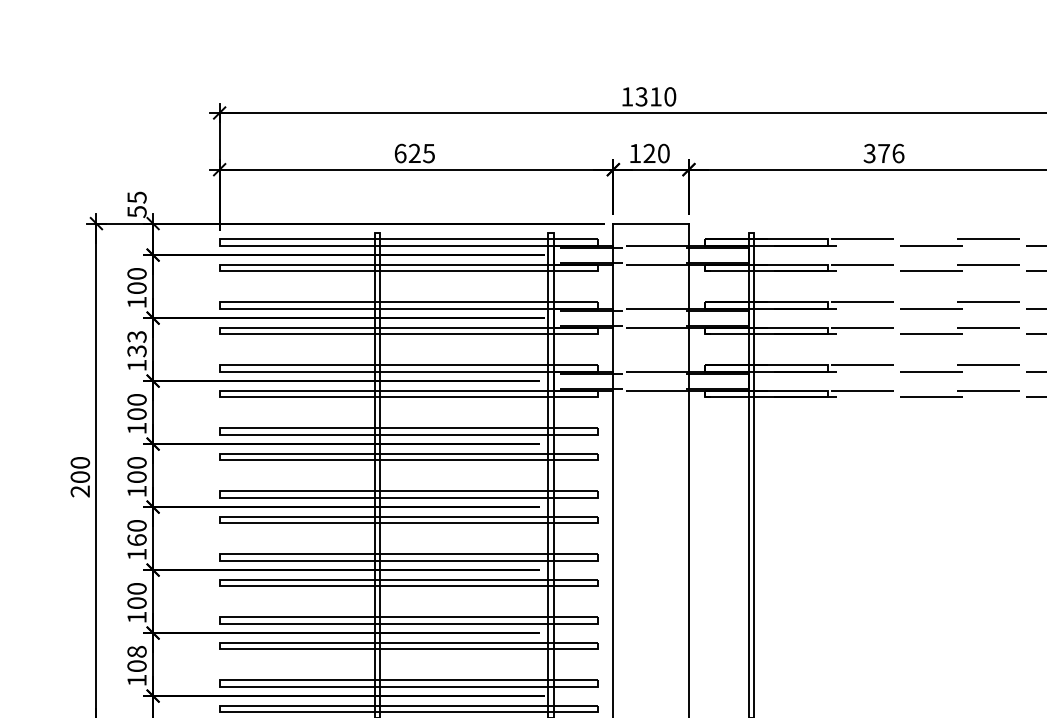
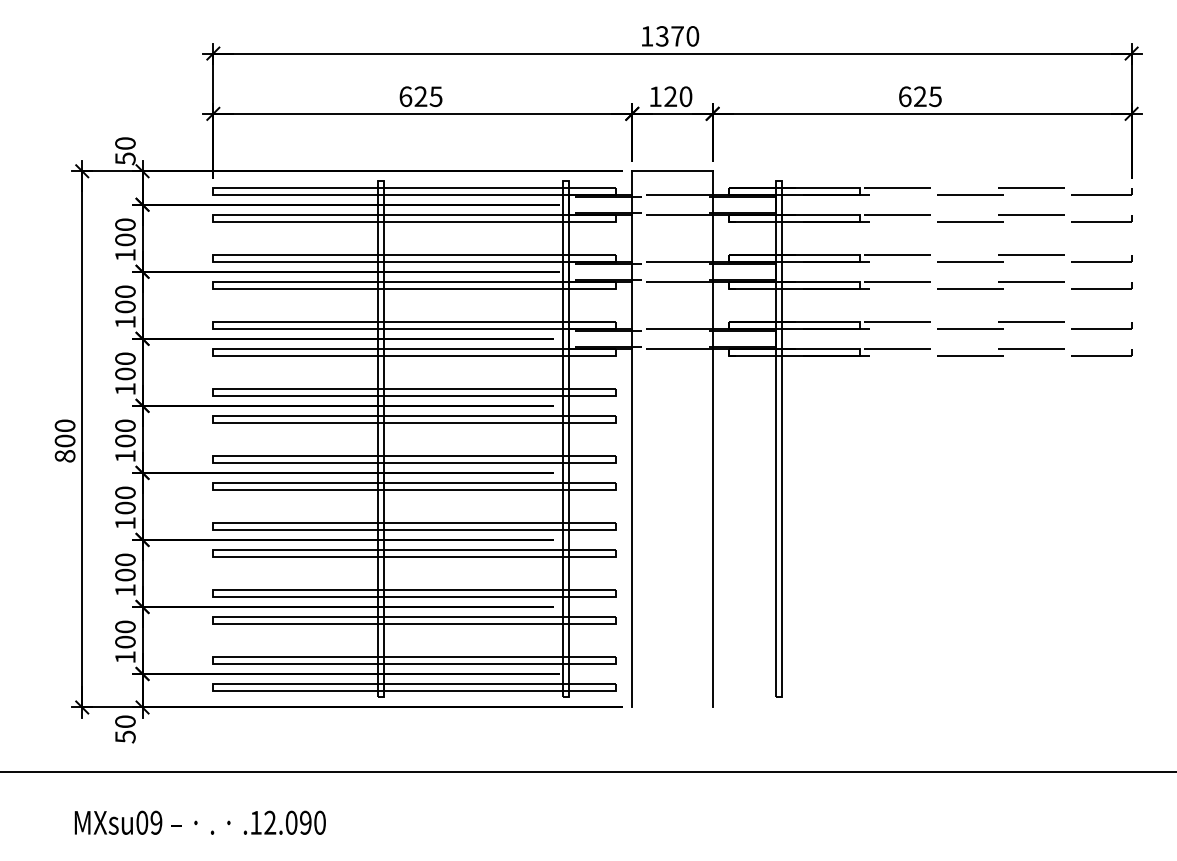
text: (655, 96) -> (677, 36), 1310 -> 1370
text: (883, 153) -> (919, 96), 376 -> 625
text: (137, 197) -> (125, 143), 55 -> 50
text: (137, 344) -> (125, 299), 133 -> 100
text: (79, 491) -> (64, 456), 200 -> 800
text: (137, 539) -> (125, 507), 160 -> 100
text: (137, 651) -> (125, 626), 108 -> 100

